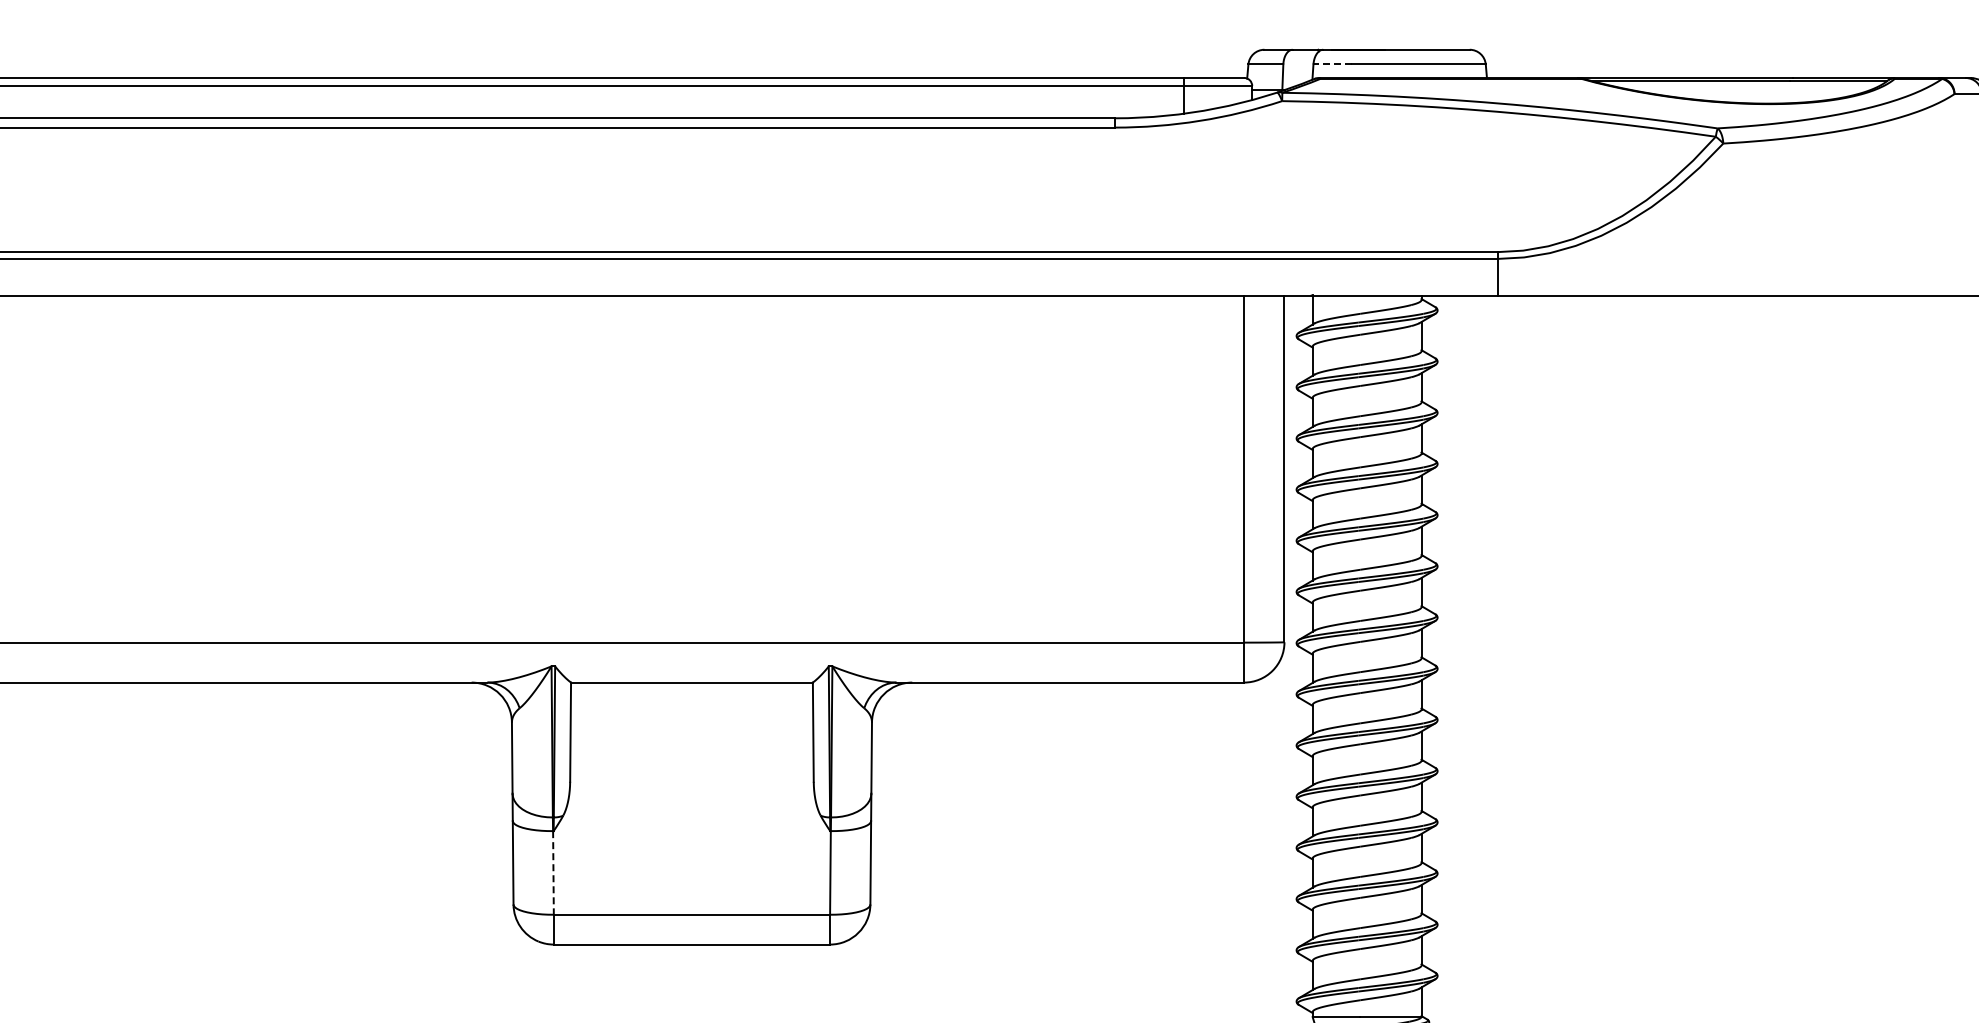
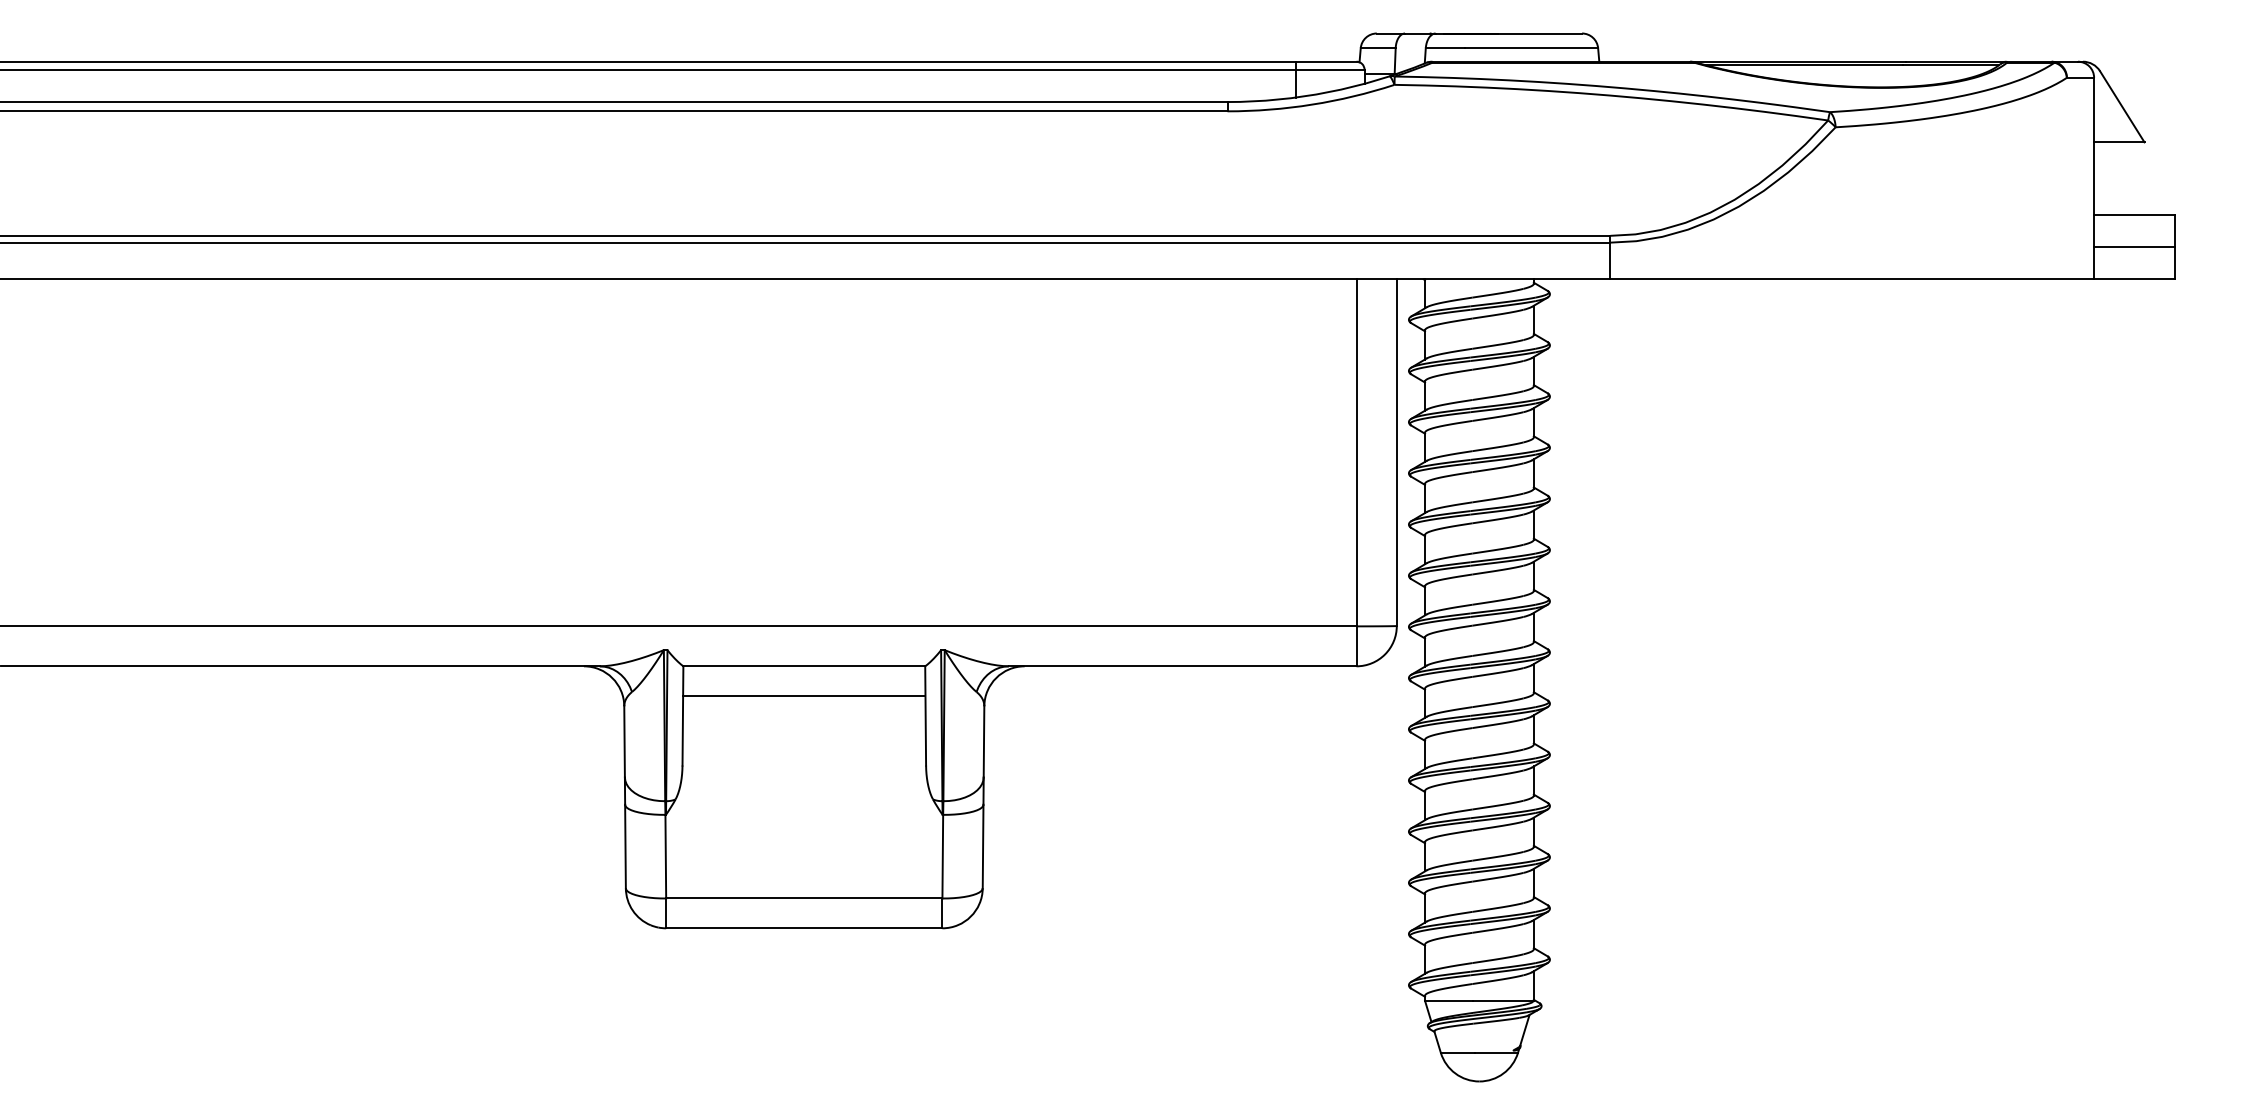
line: (1332, 64) -> (1444, 48), dashed -> solid
line: (692, 712) -> (804, 696), added
line: (553, 872) -> (665, 856), dashed -> solid

